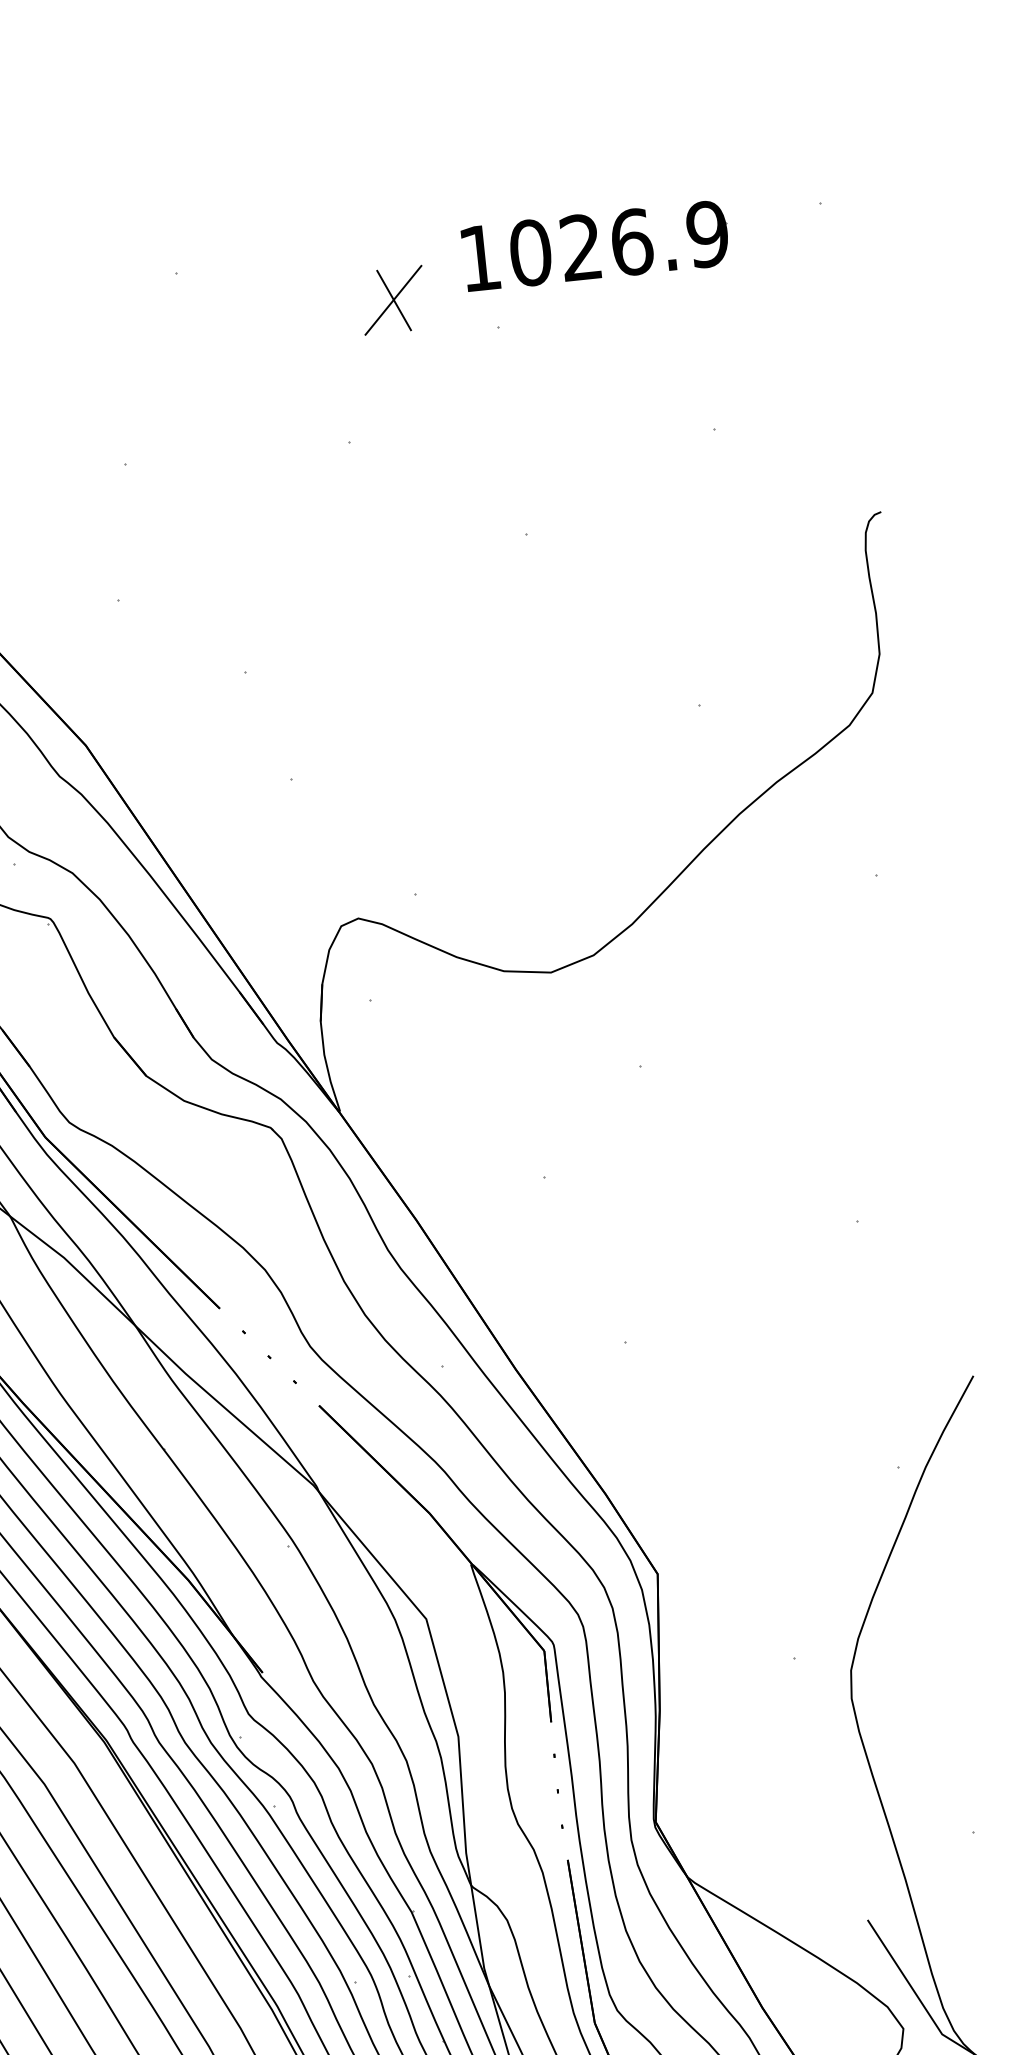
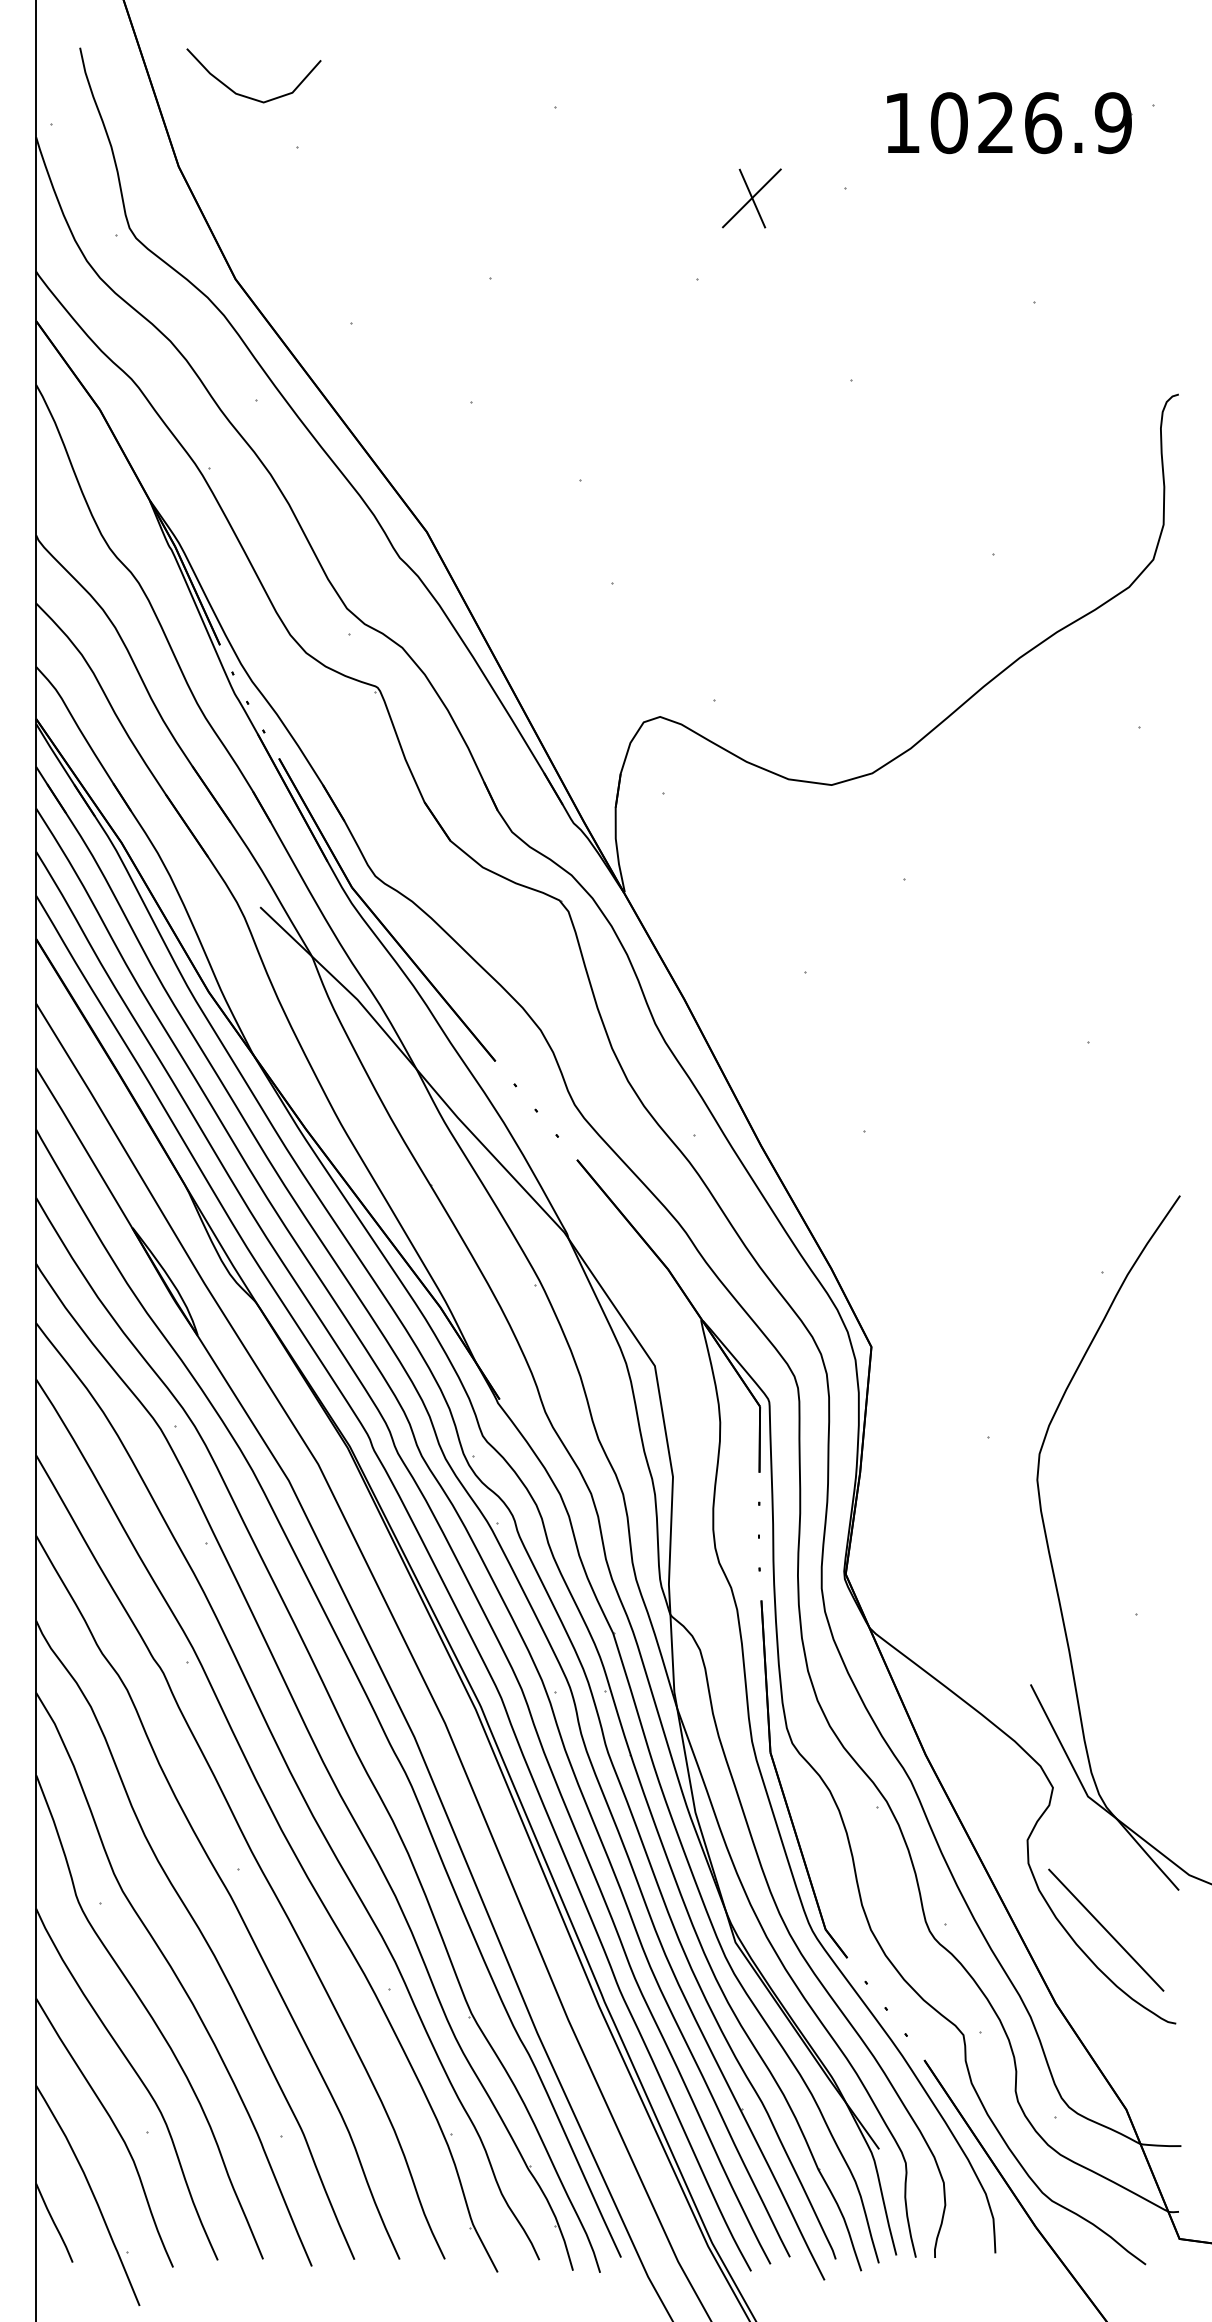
part: (595, 246) -> (1009, 123), moved
part: (393, 300) -> (751, 198), moved

